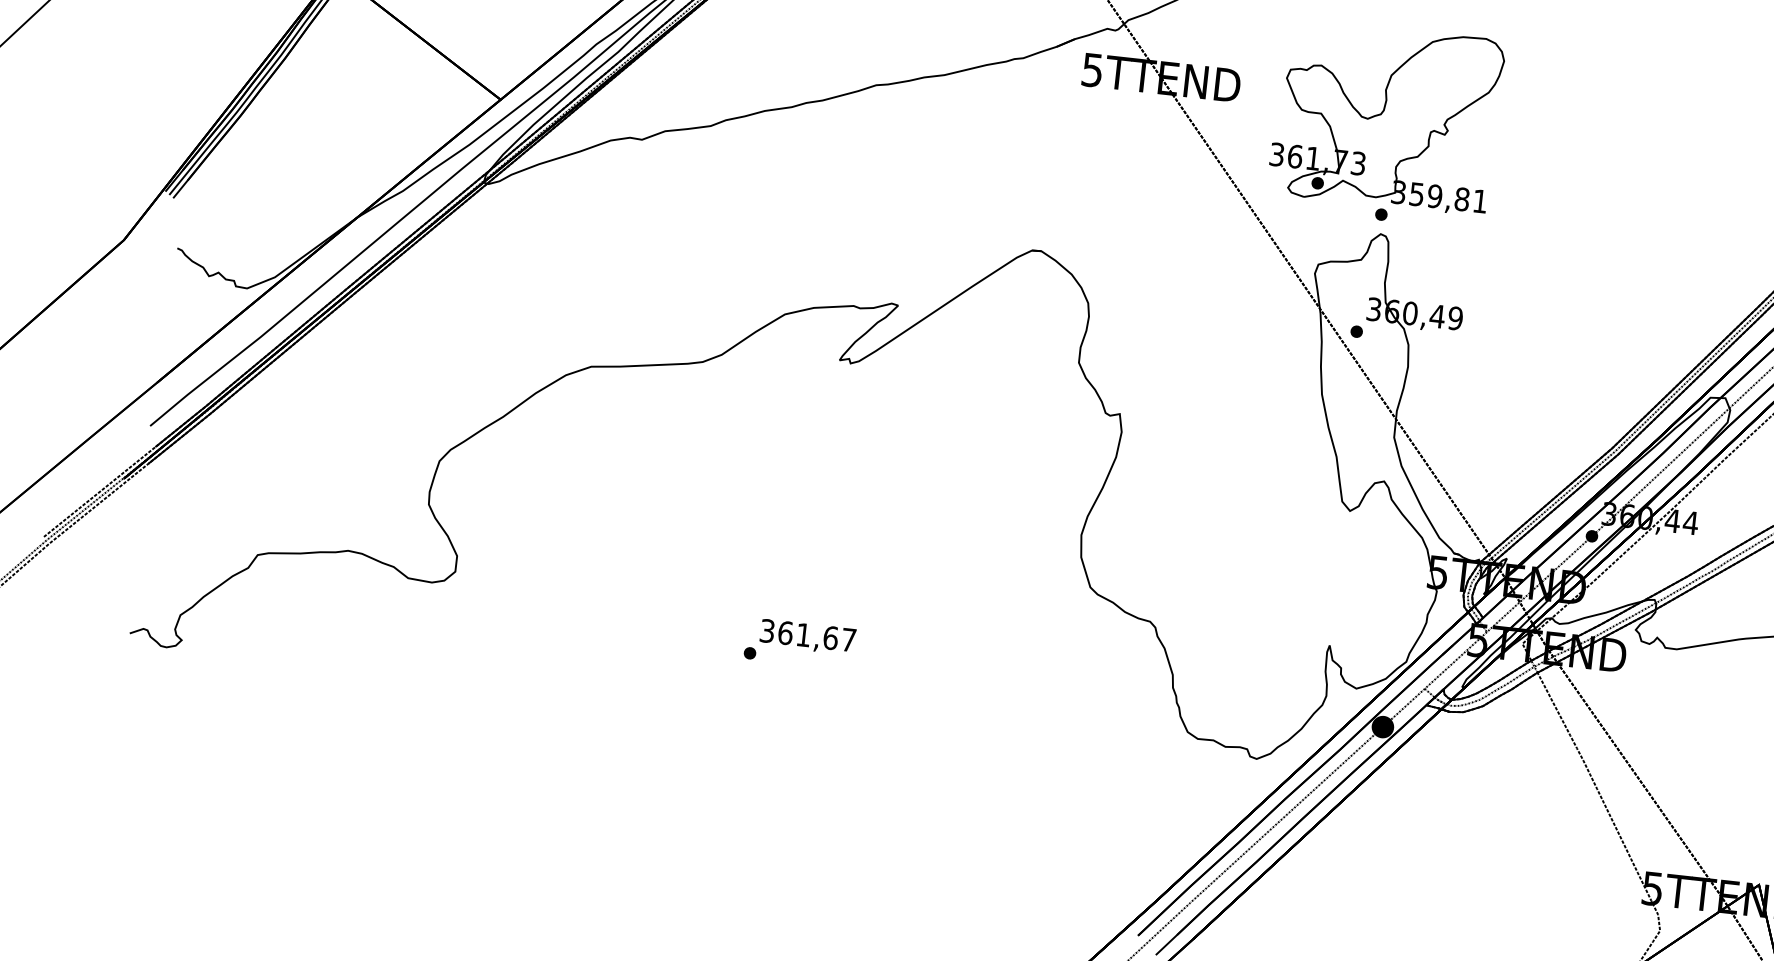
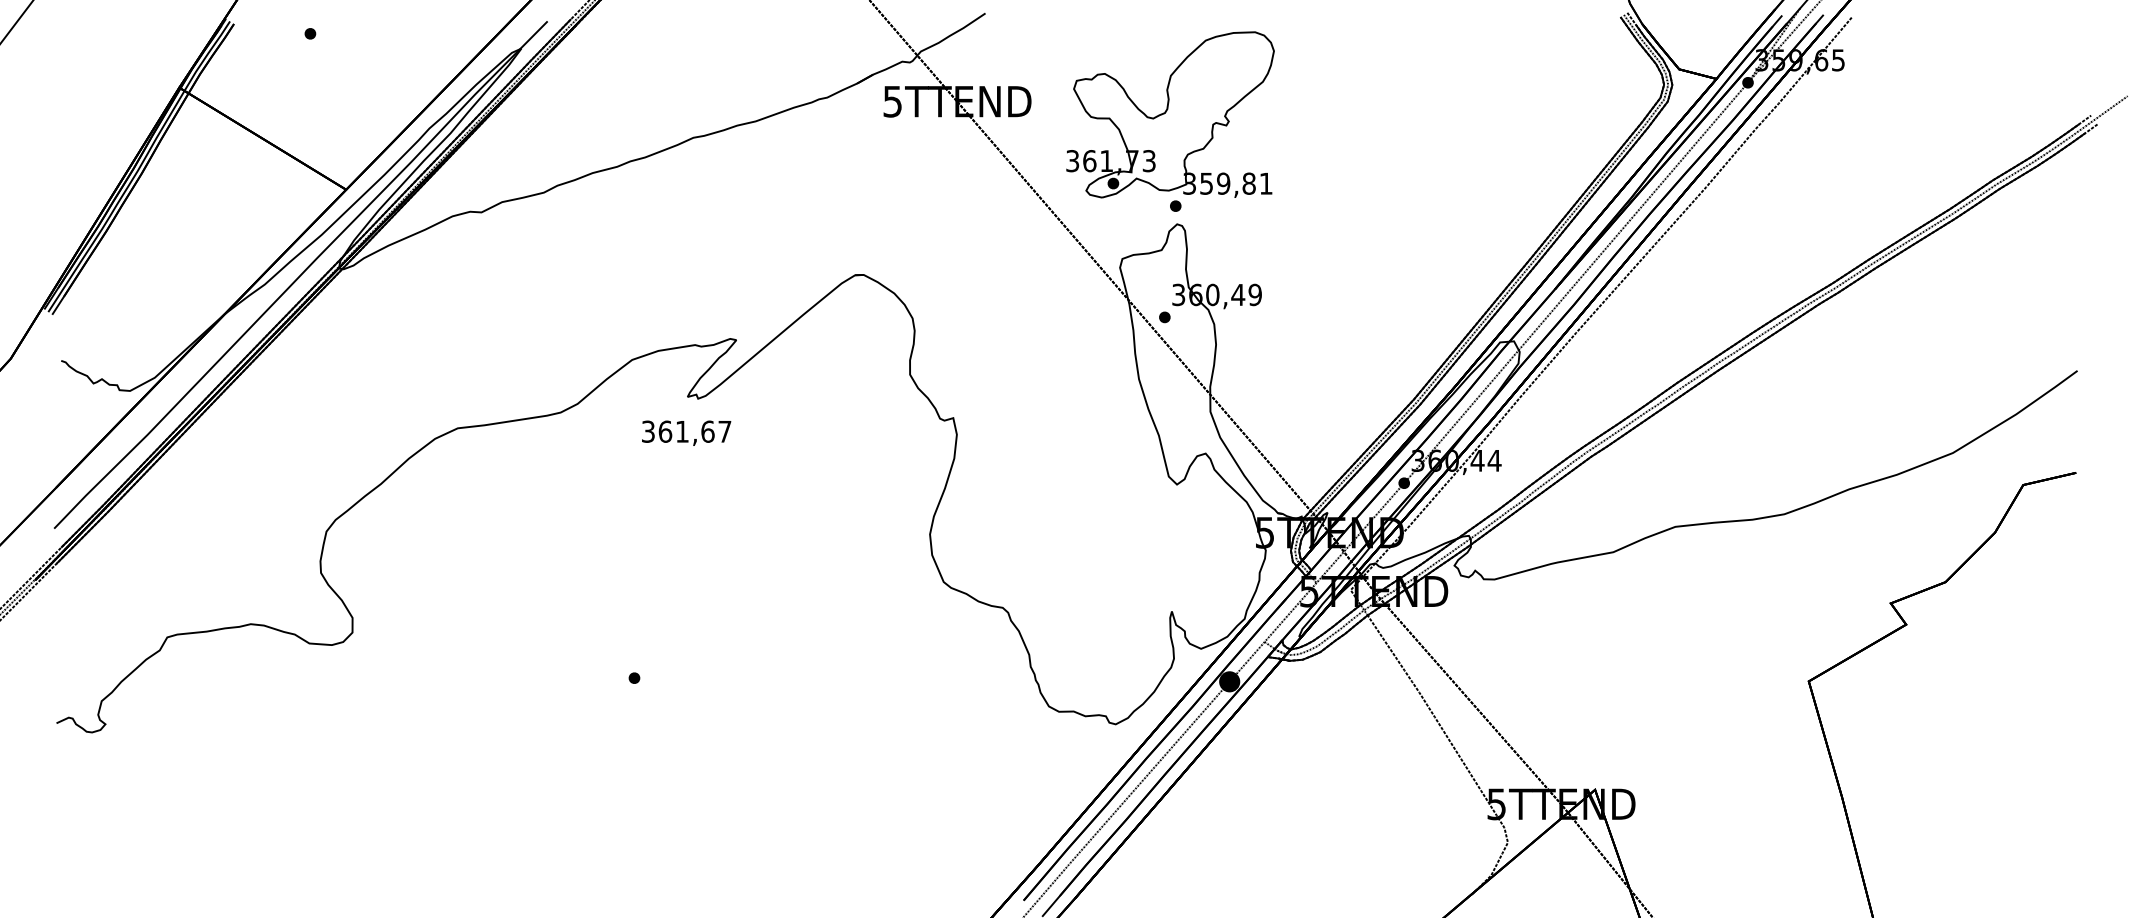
text: (807, 636) -> (686, 432), moved

